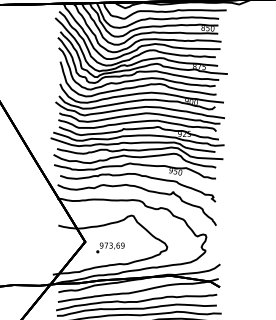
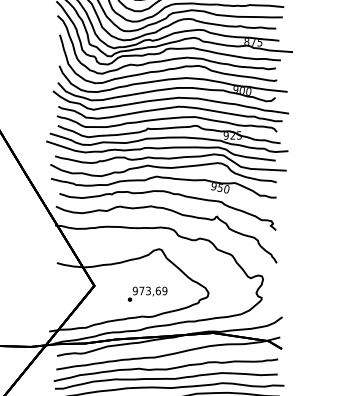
text: (110, 247) -> (147, 293), moved

